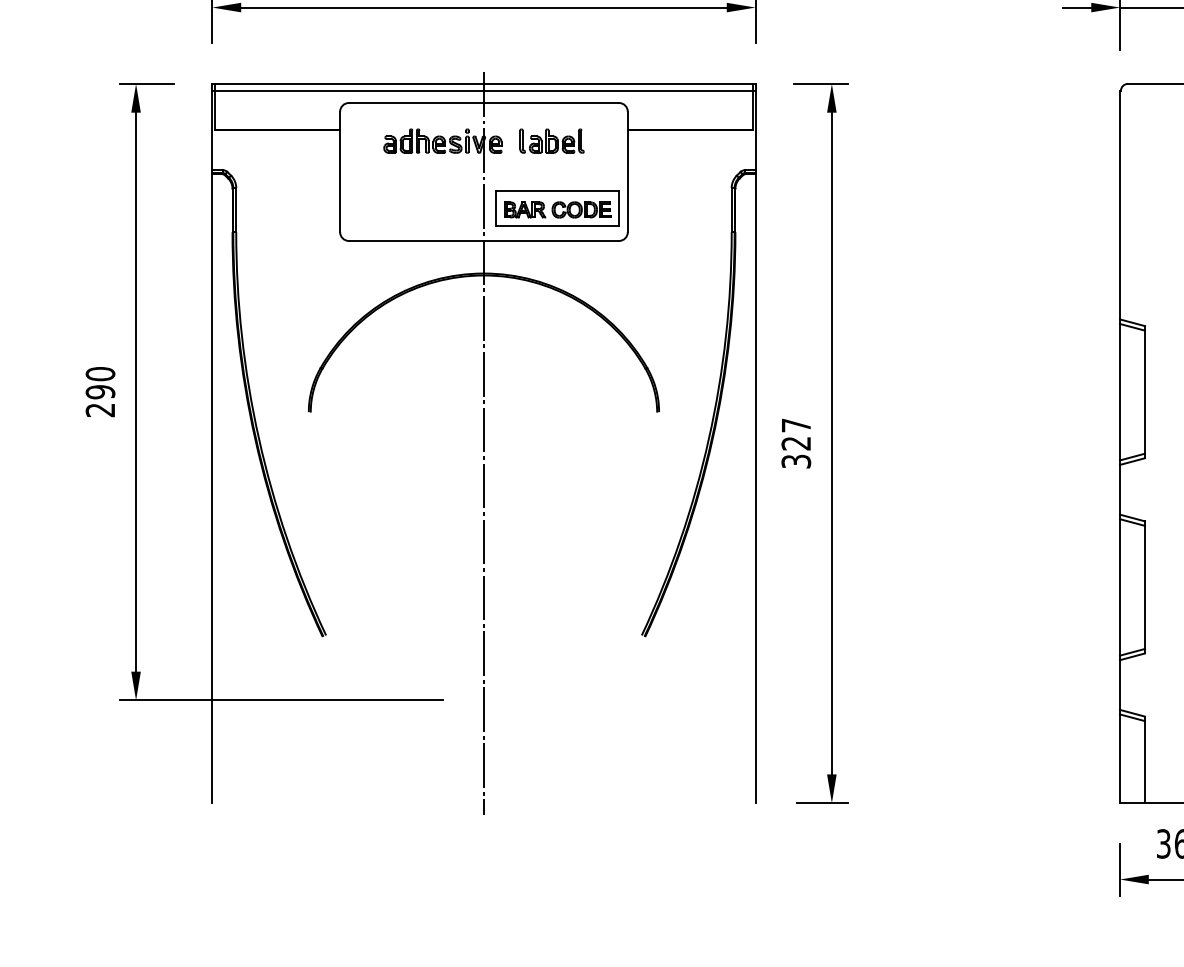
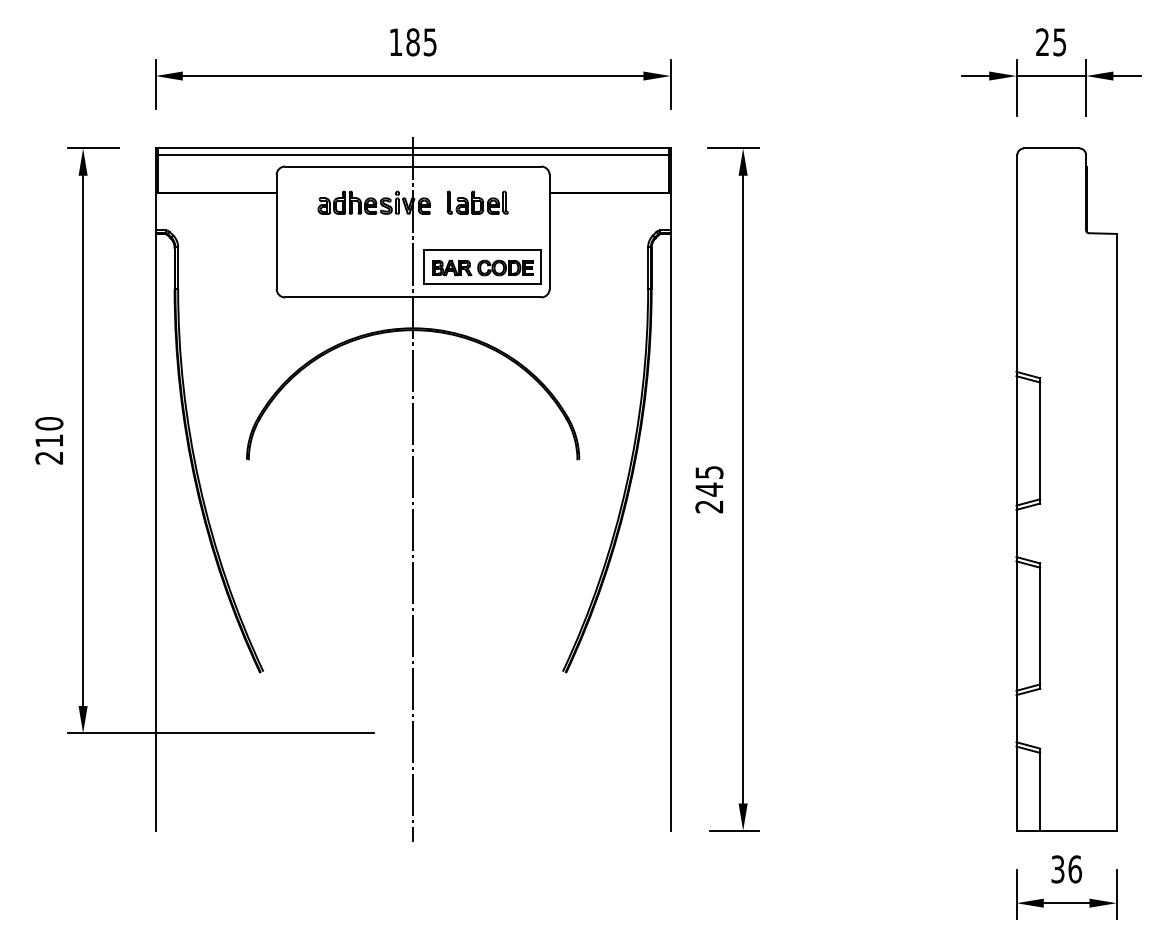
text: (100, 391) -> (49, 440), 290 -> 210
text: (796, 443) -> (709, 489), 327 -> 245

